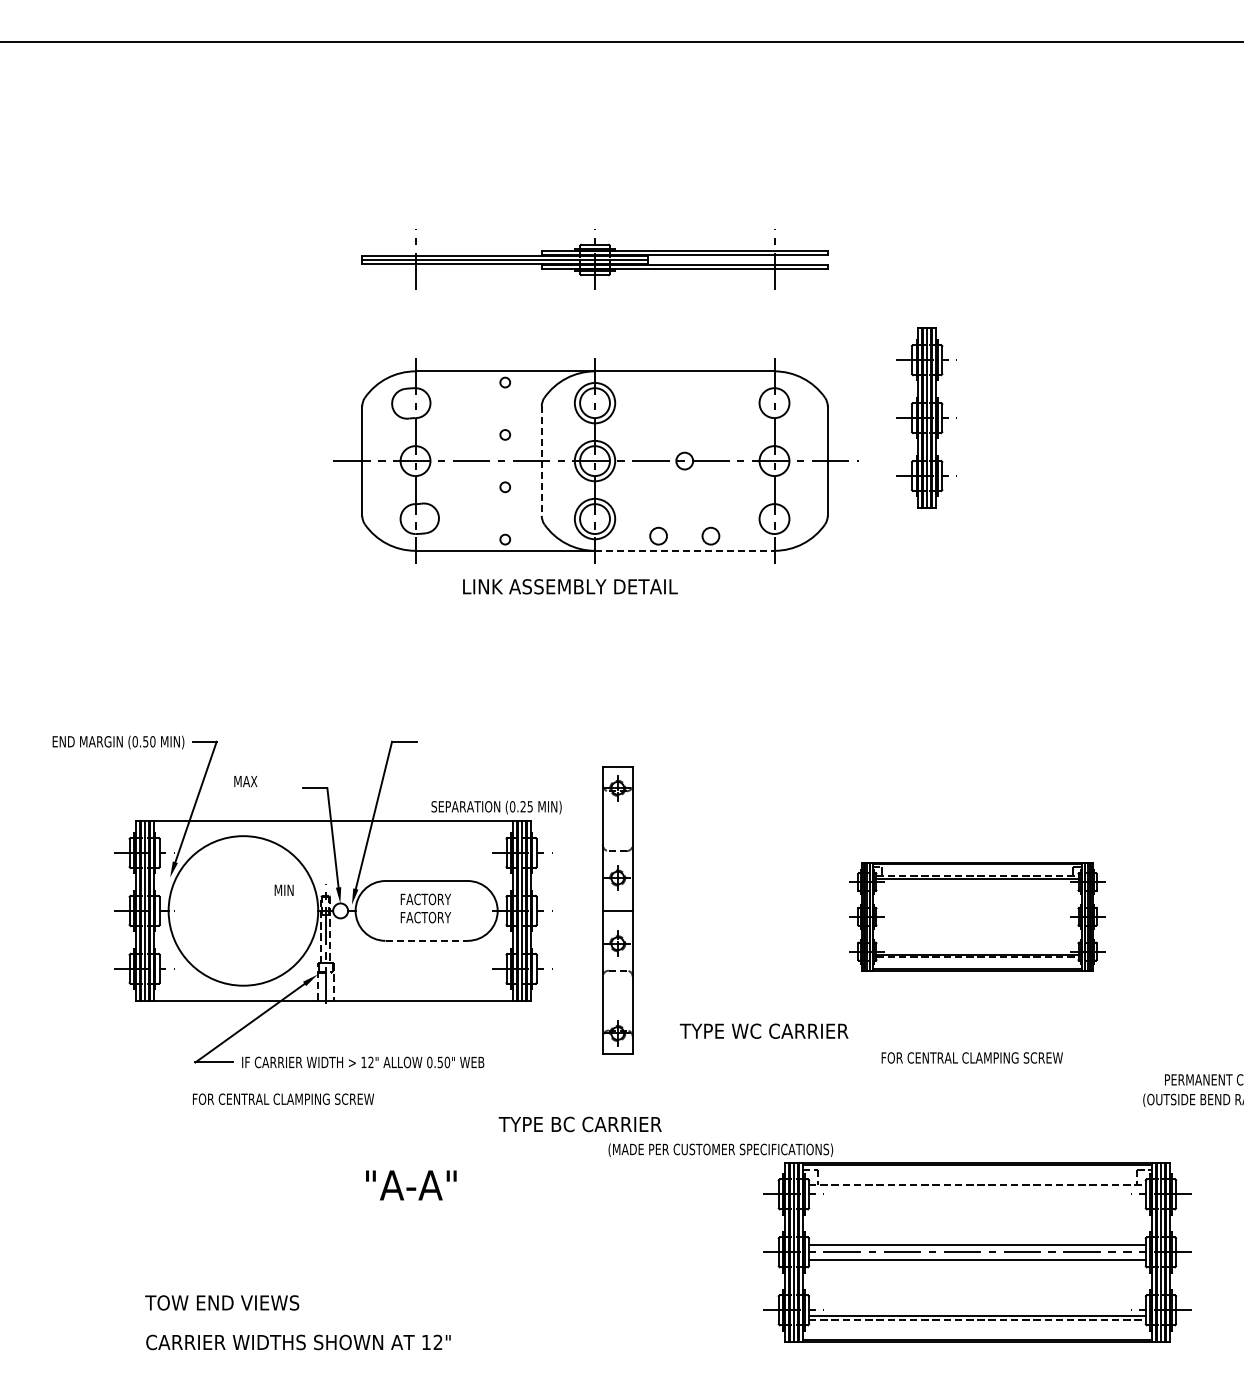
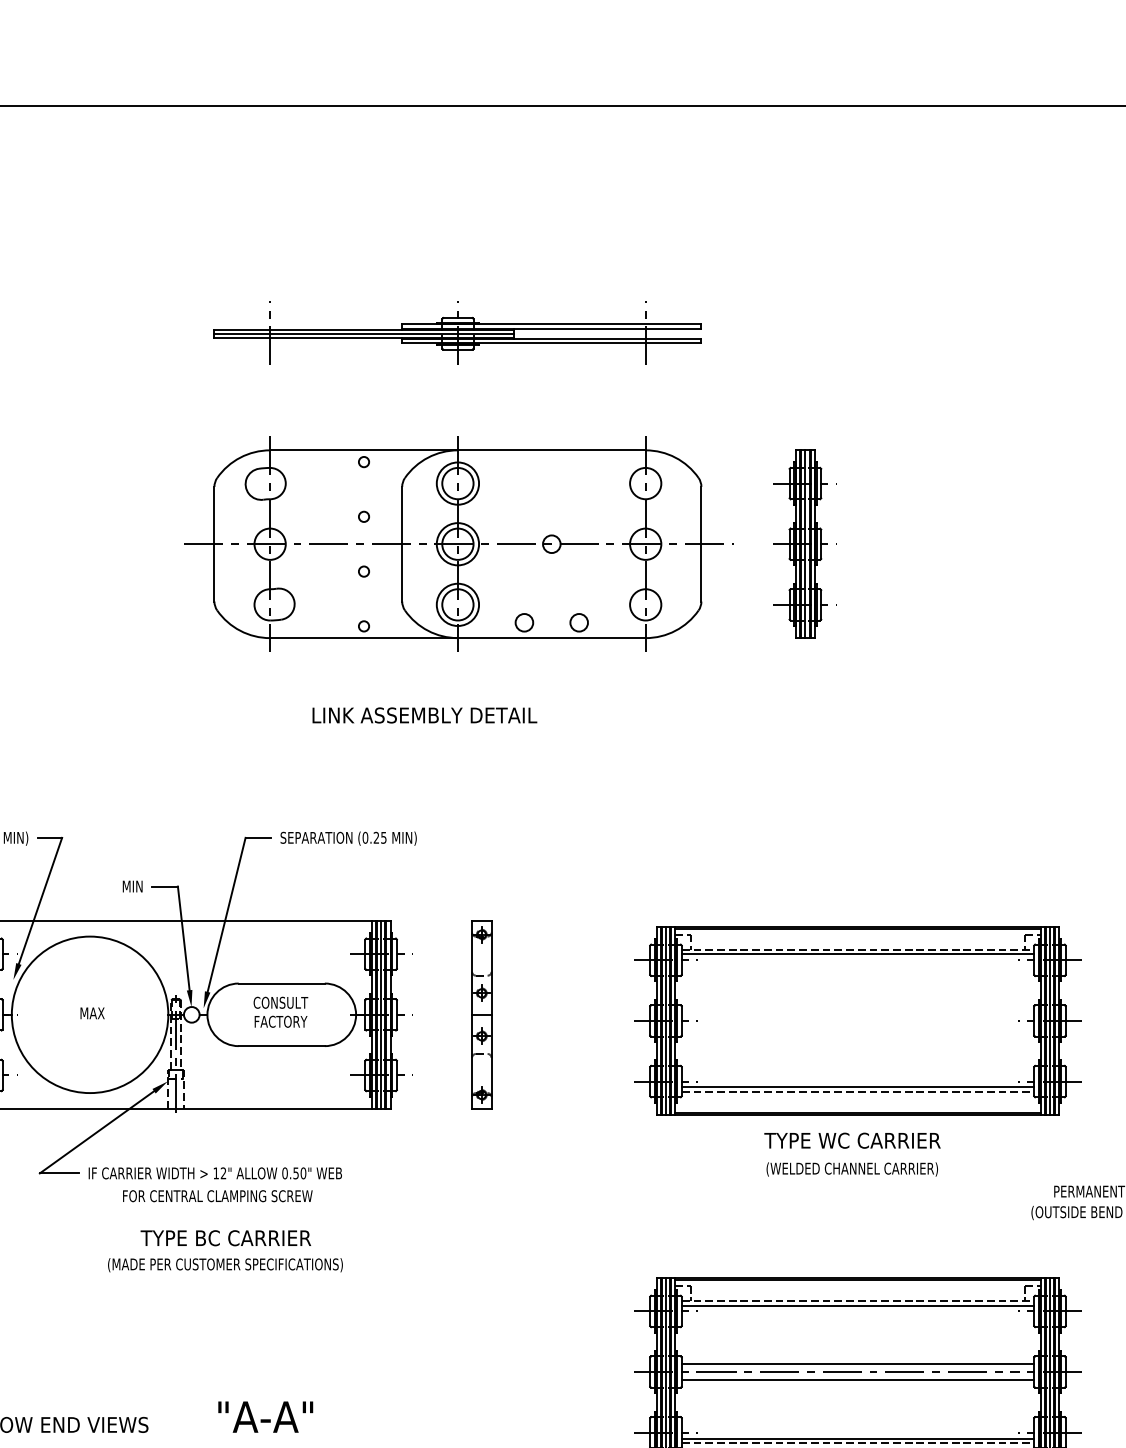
part: (926, 417) -> (804, 543), moved
line: (541, 461) -> (401, 544), dashed -> solid
line: (684, 550) -> (551, 637), dashed -> solid
text: (570, 586) -> (424, 715), moved
text: (245, 781) -> (92, 1013), moved
text: (496, 807) -> (348, 838), moved
text: (283, 889) -> (132, 885), moved
text: (425, 899) -> (280, 1002), FACTORY -> CONSULT
part: (617, 910) -> (481, 1014), size x0.62
part: (977, 916) -> (858, 1020), size x1.67
line: (427, 940) -> (282, 1045), dashed -> solid
text: (763, 1030) -> (851, 1139), moved
text: (971, 1058) -> (851, 1169), FOR CENTRAL CLAMPING SCREW -> (WELDED CHANNEL CARRIER)
text: (283, 1098) -> (217, 1195), moved
text: (579, 1124) -> (225, 1238), moved
text: (720, 1149) -> (225, 1264), moved
text: (411, 1185) -> (265, 1417), moved
line: (976, 1188) -> (857, 1305), added

